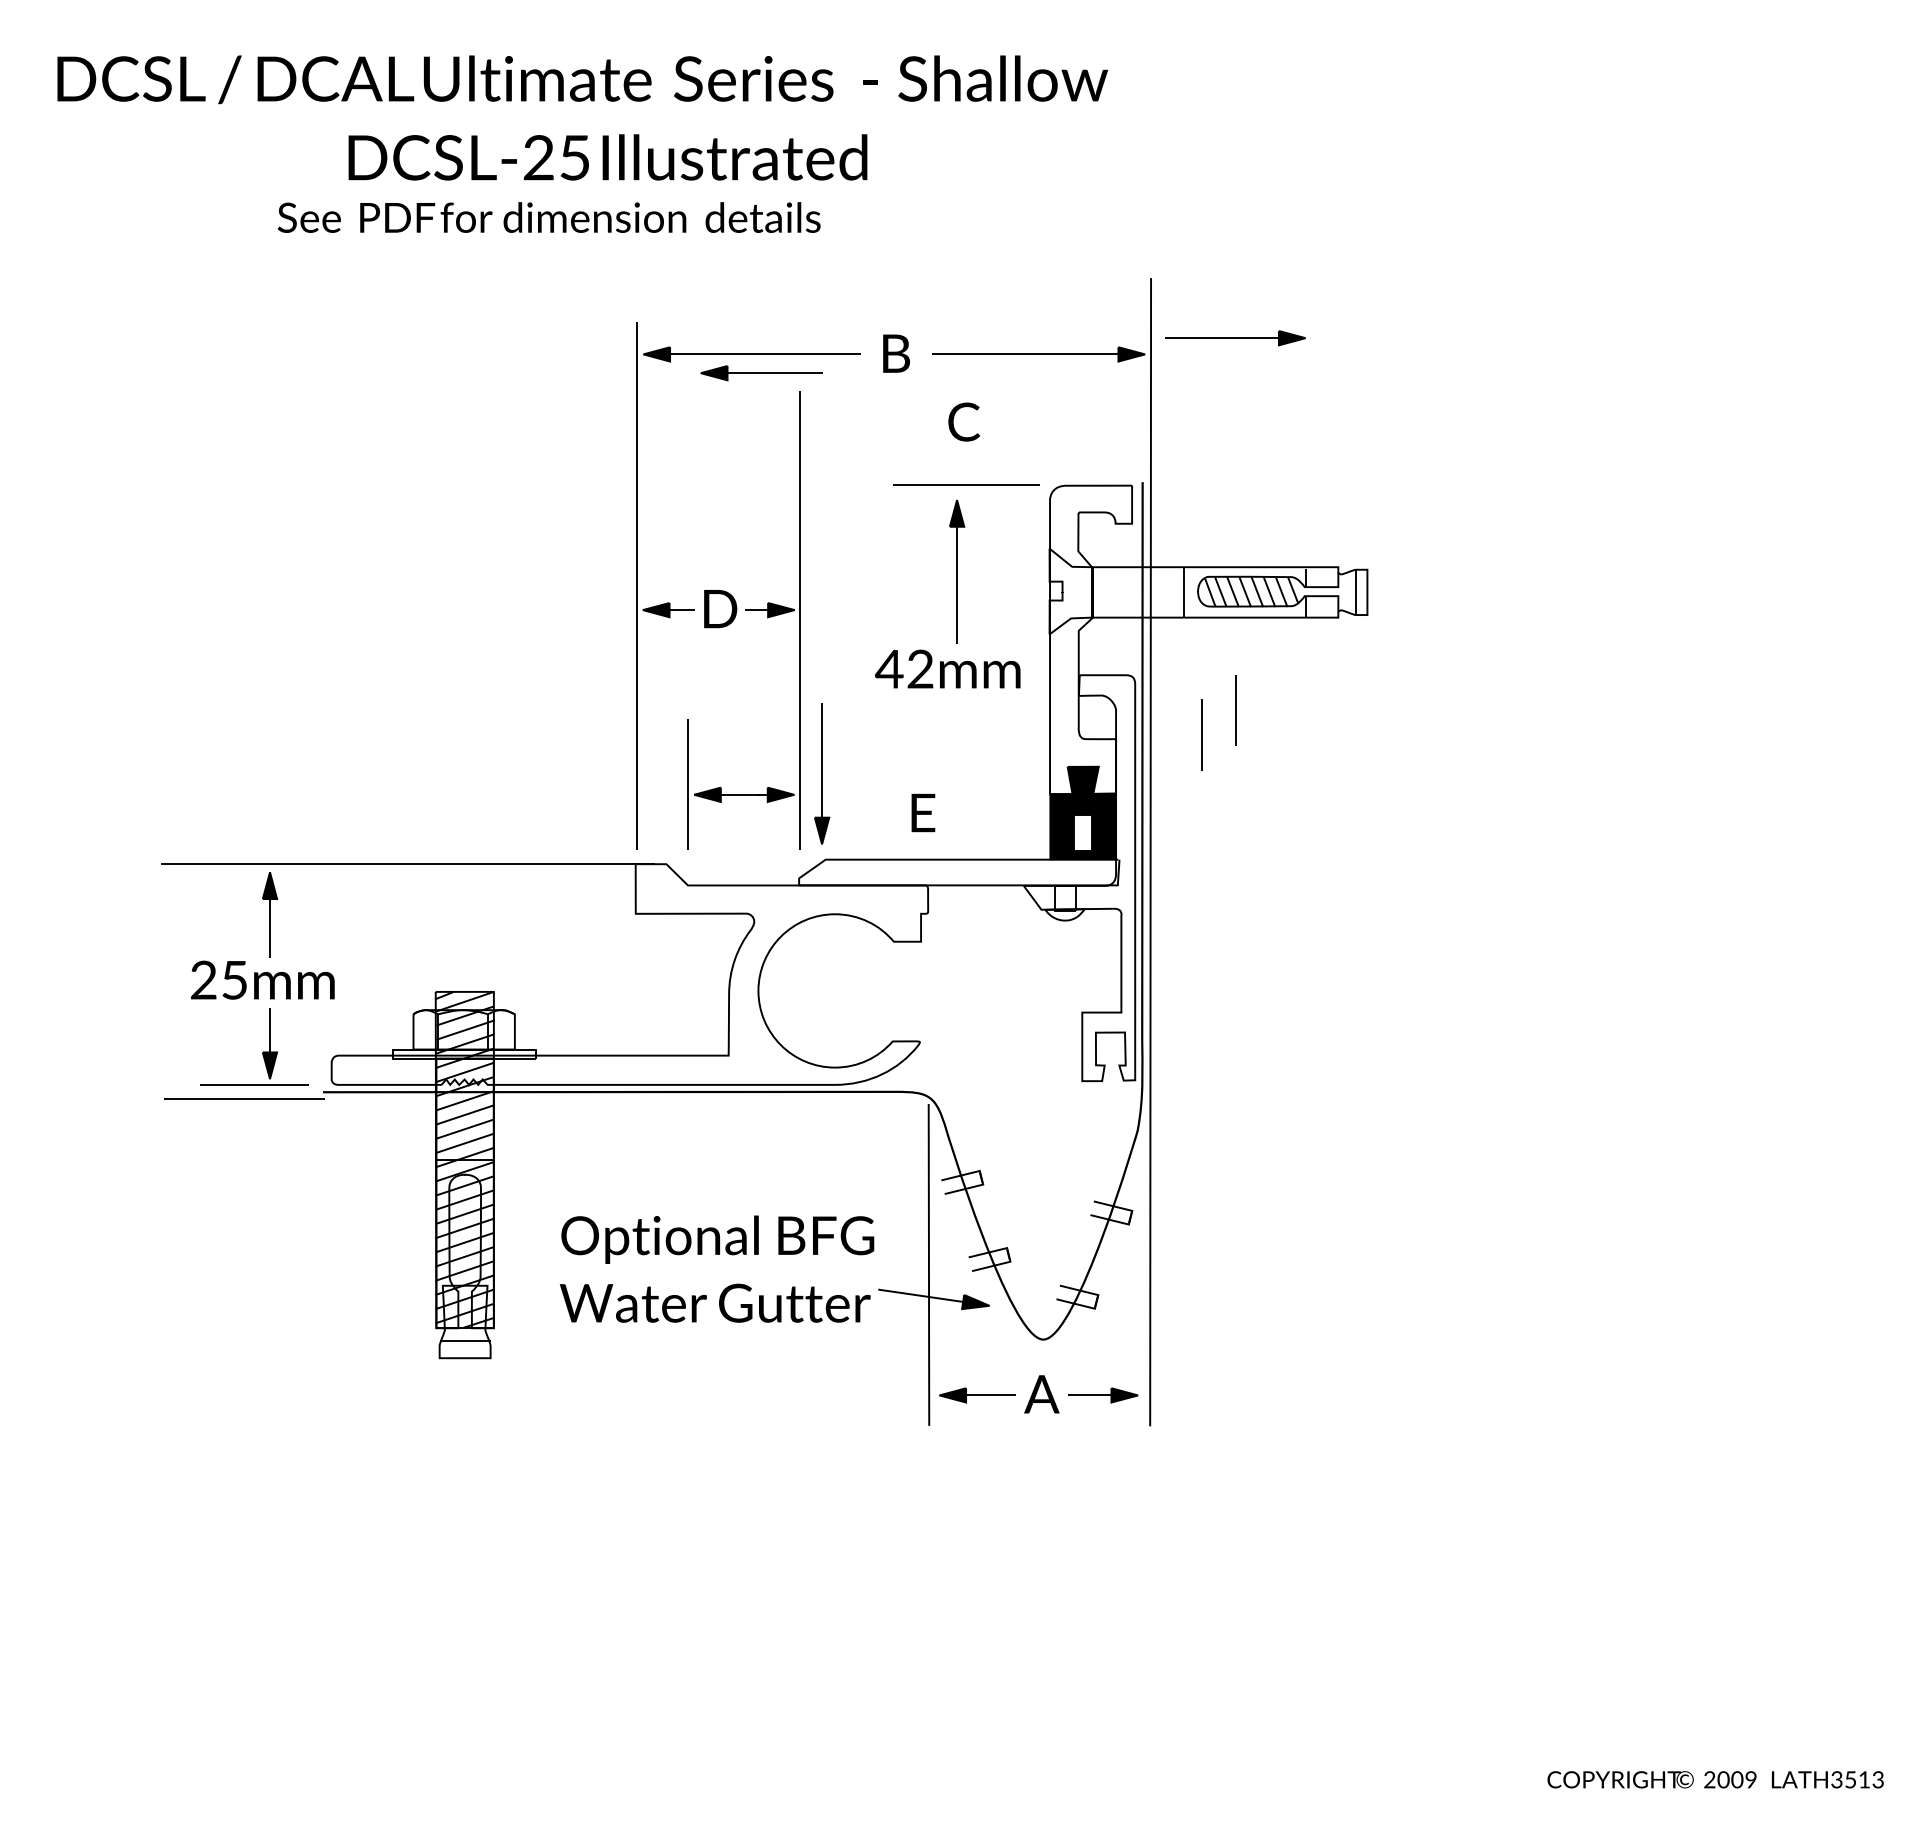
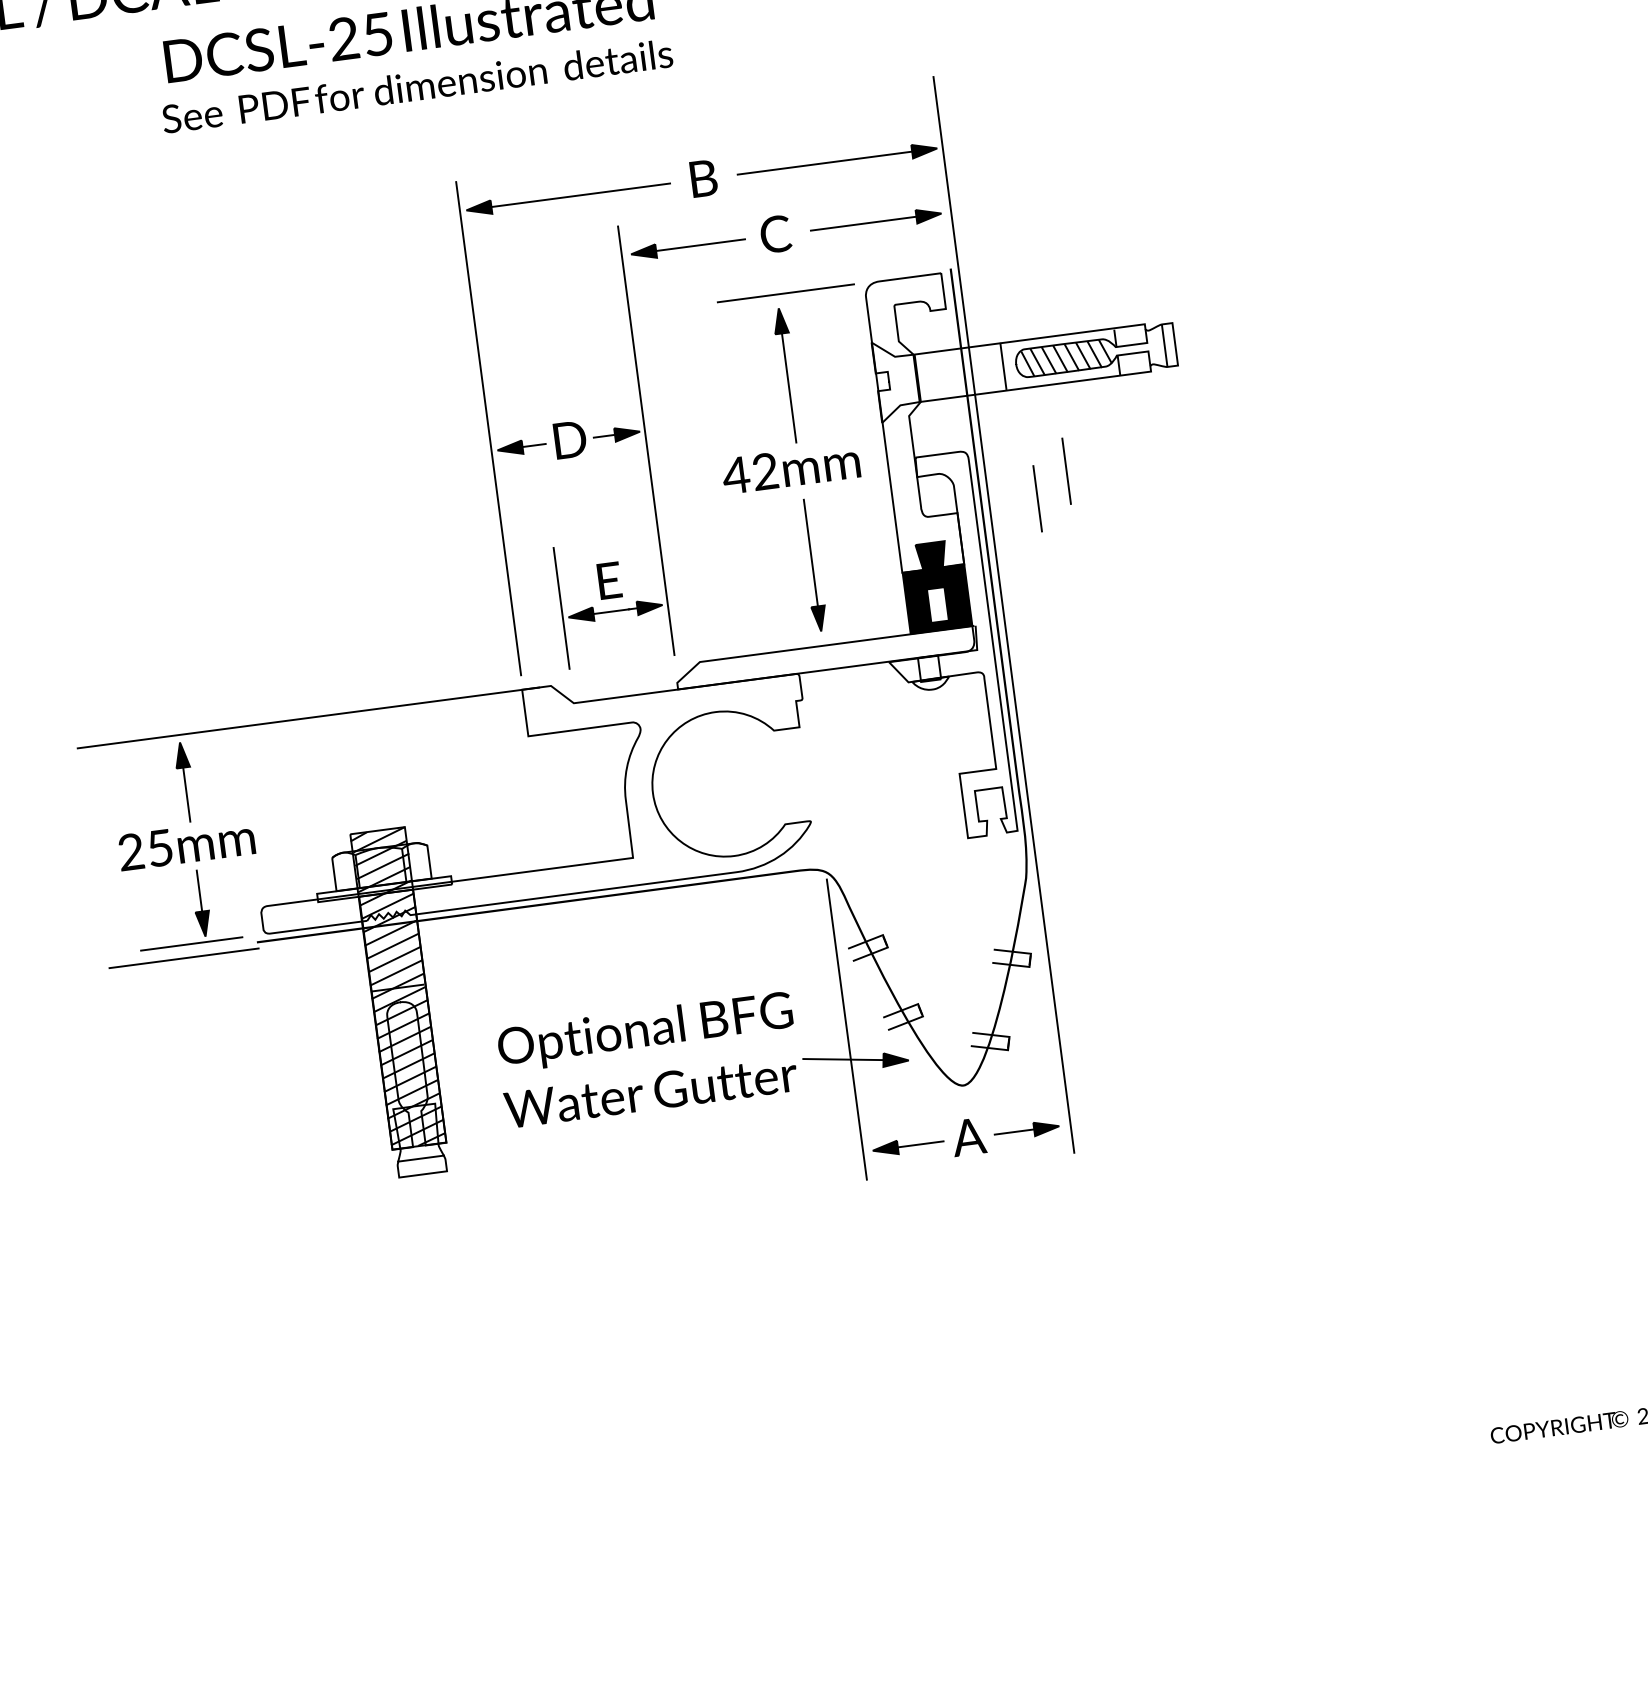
text: (548, 217) -> (416, 86), moved
part: (1235, 338) -> (875, 222), moved
part: (761, 373) -> (688, 247), moved
part: (822, 773) -> (812, 564), moved
text: (923, 812) -> (609, 580), moved

